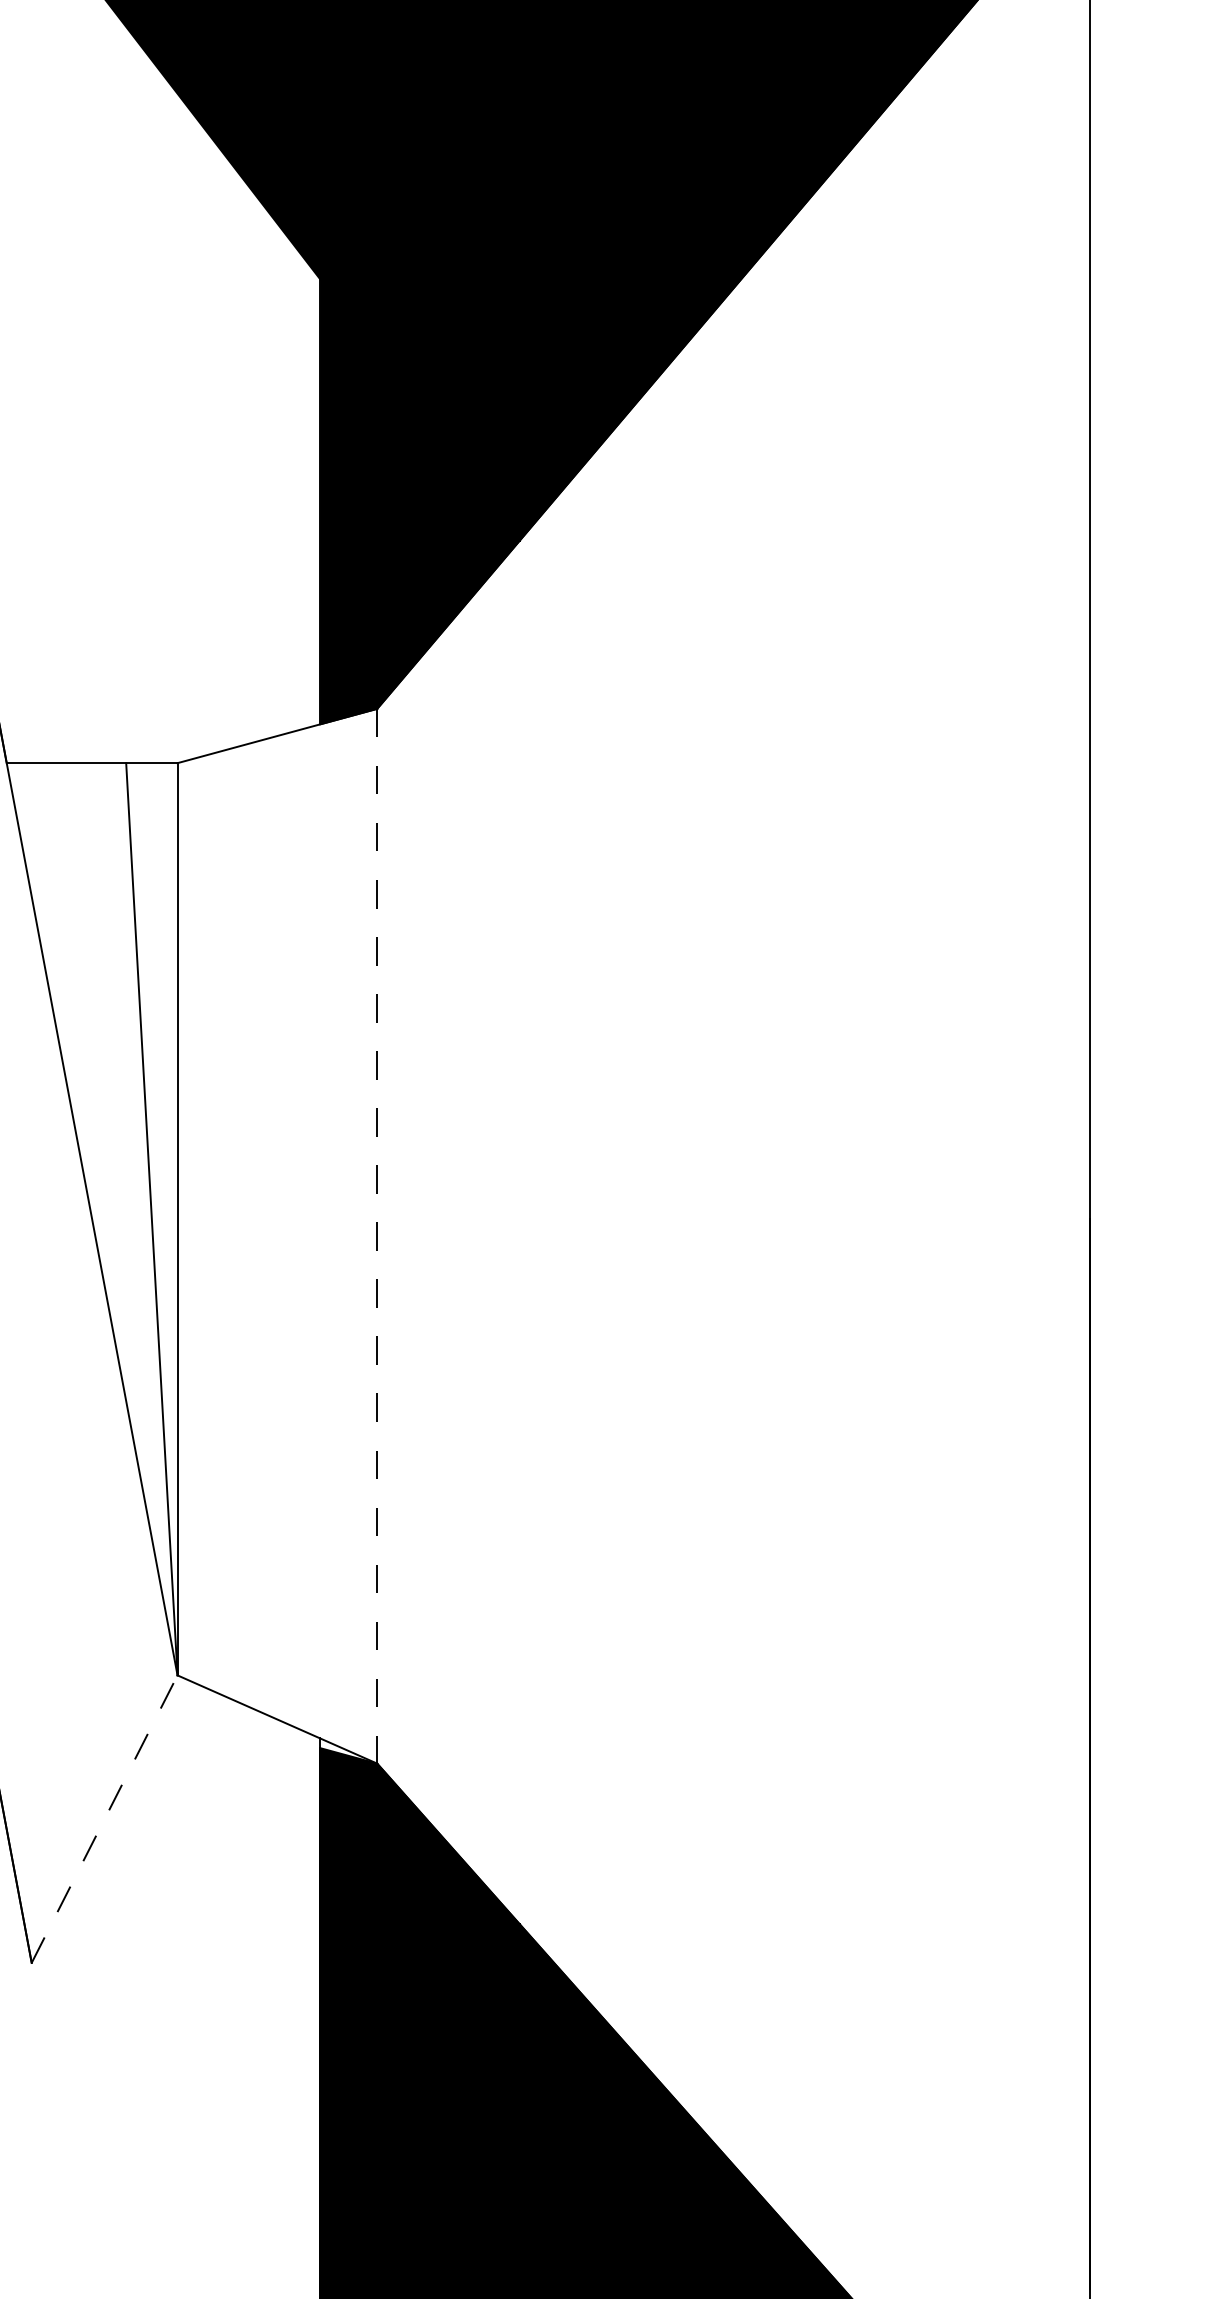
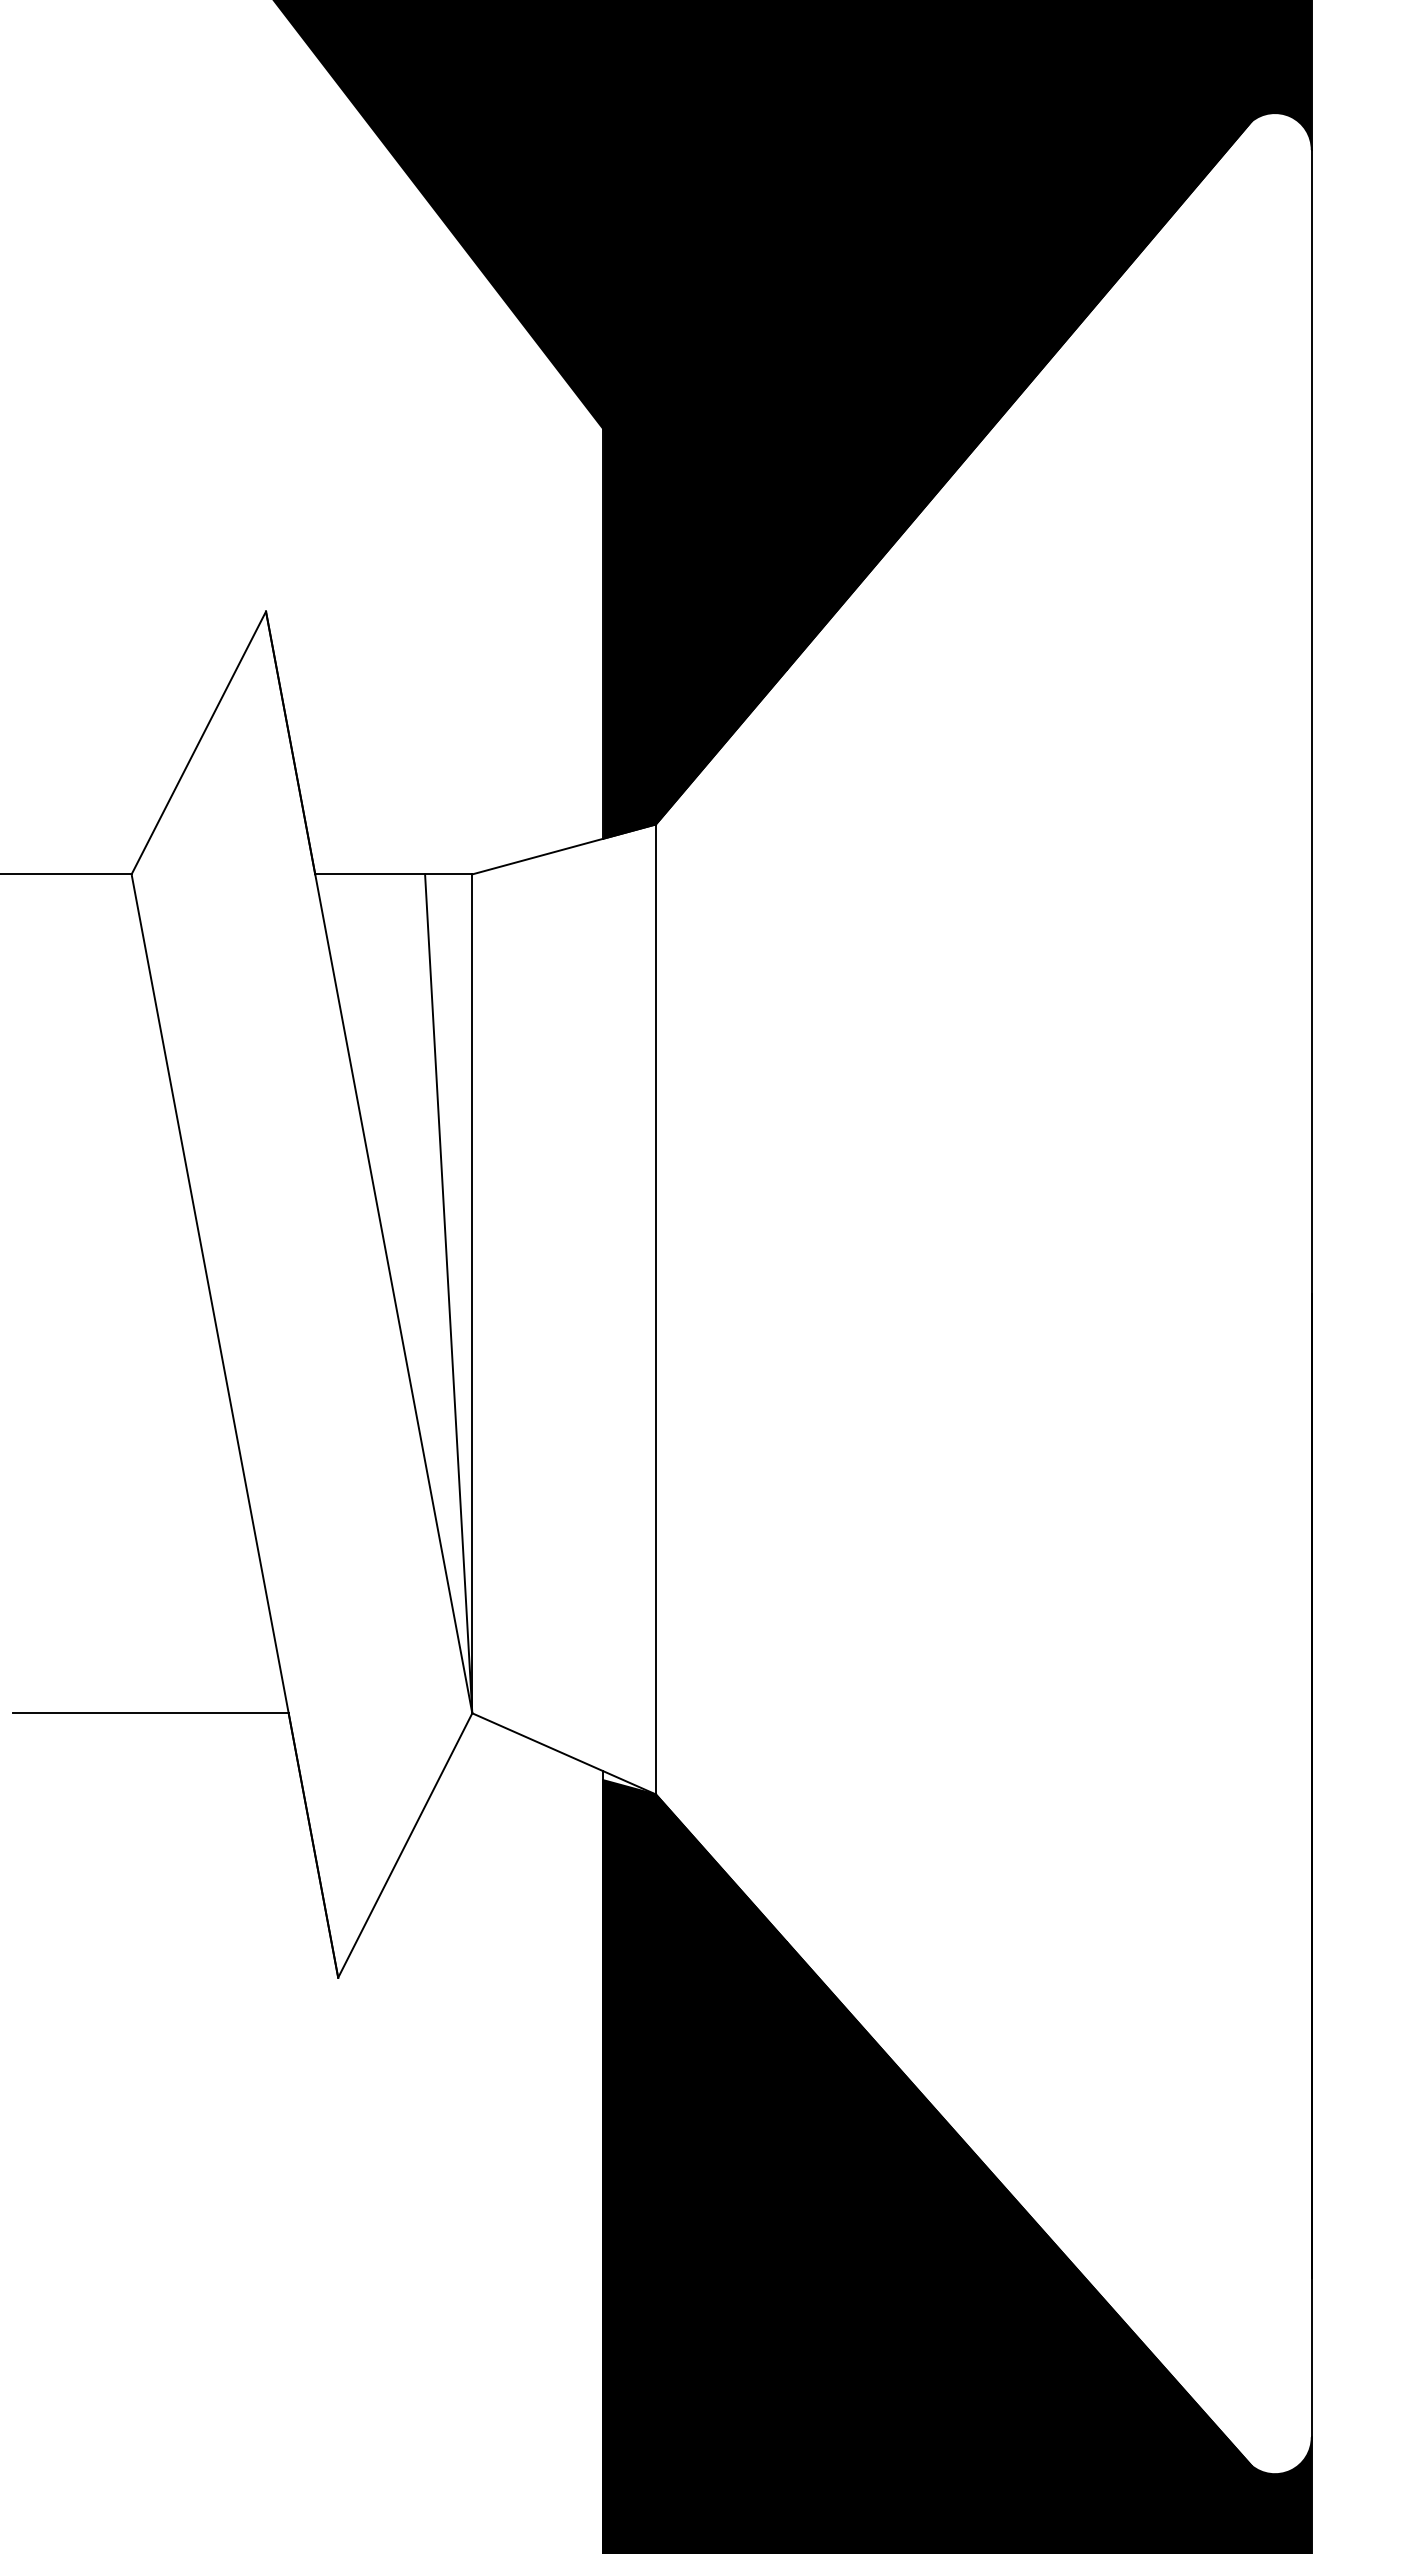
line: (376, 1236) -> (655, 1309), dashed -> solid
line: (104, 1819) -> (405, 1845), dashed -> solid

